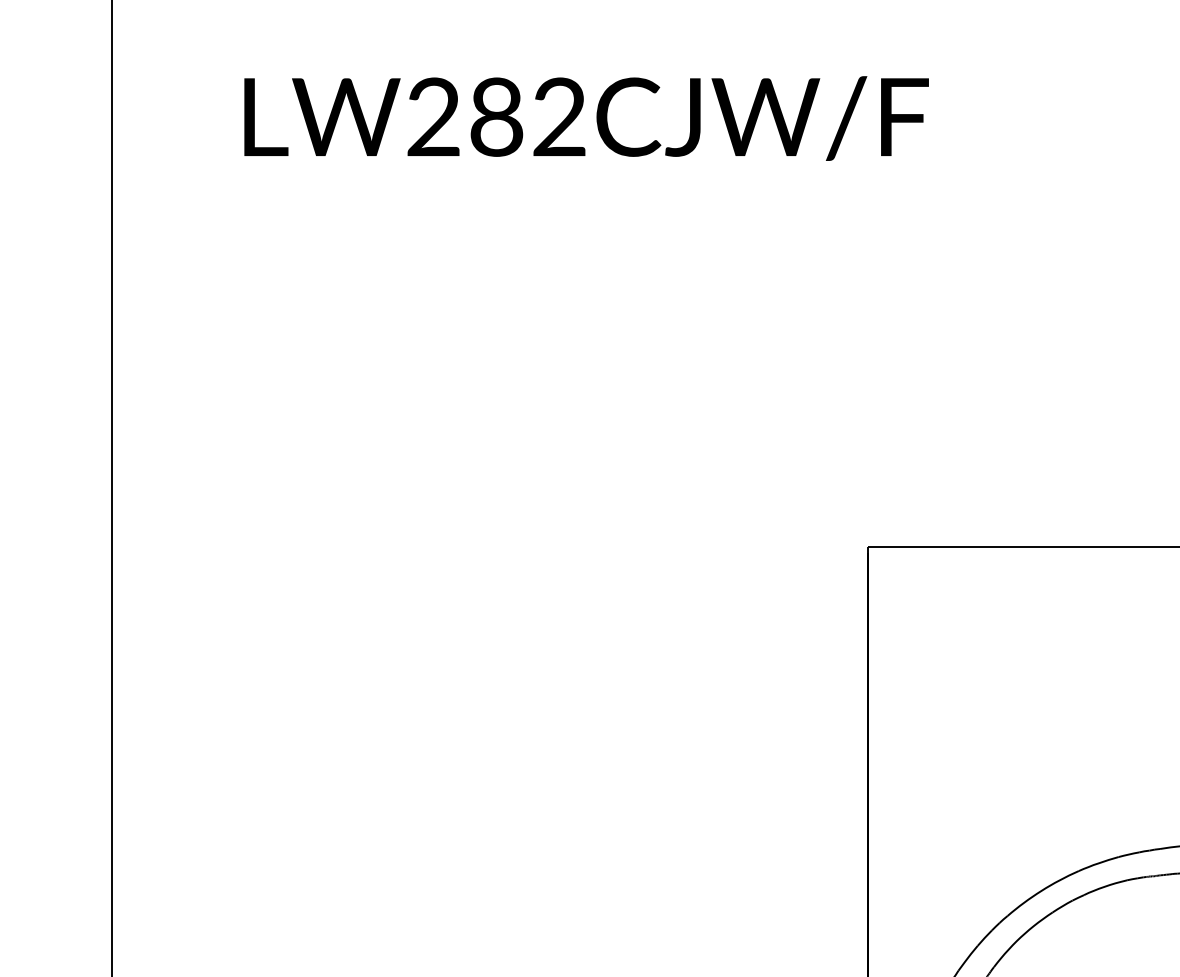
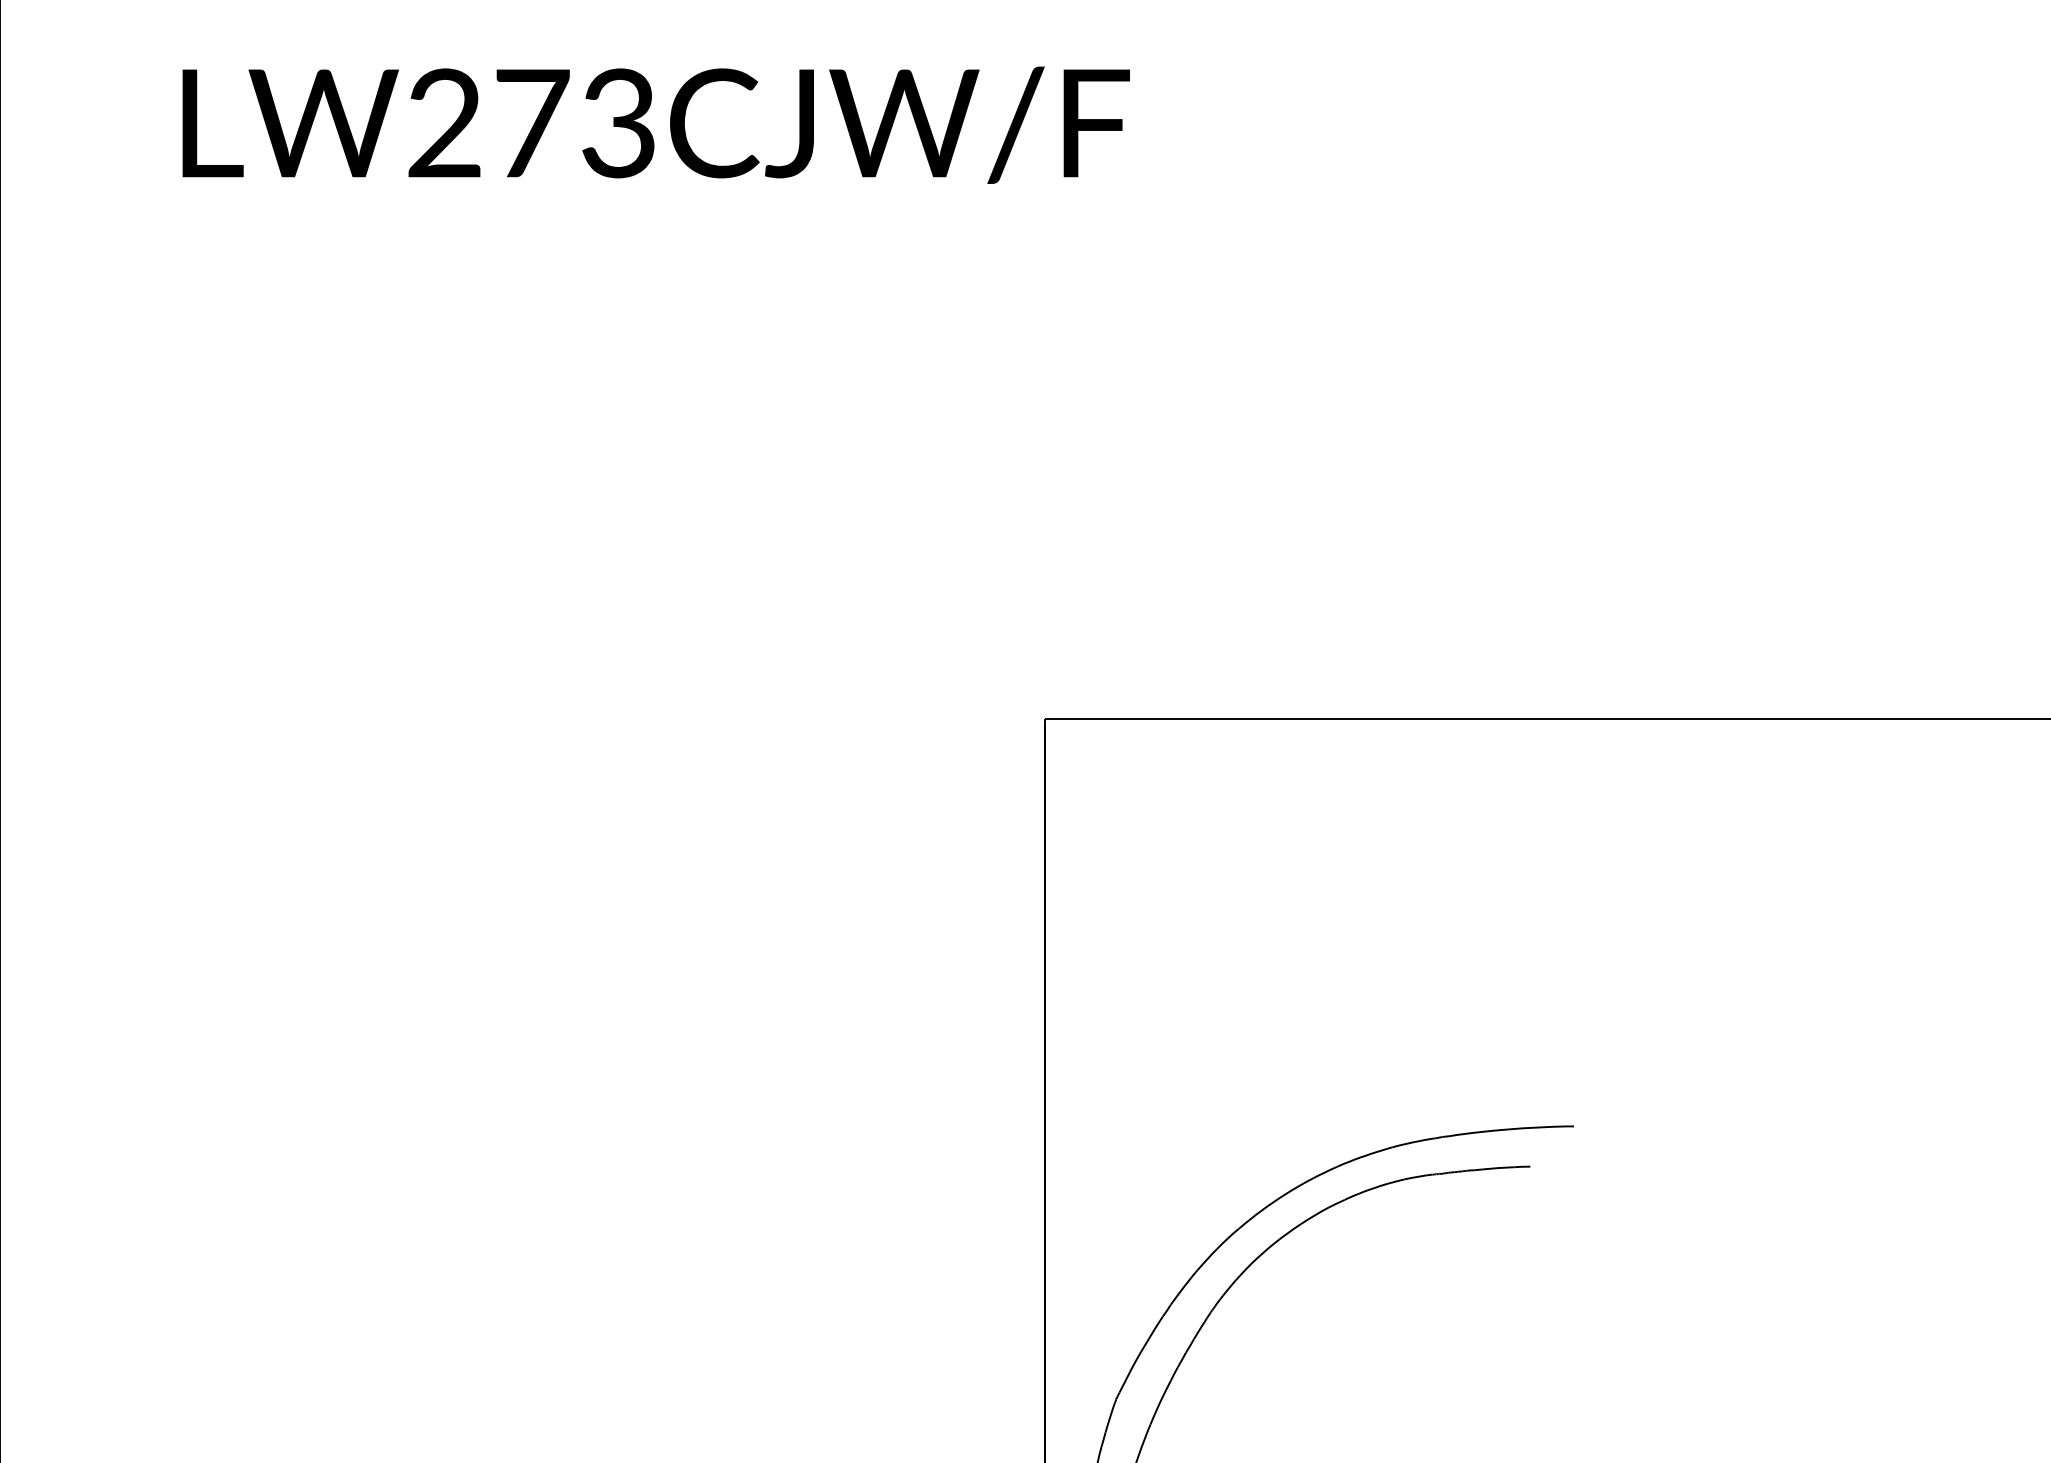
text: (528, 117) -> (575, 123), LW282CJW/F -> LW273CJW/F

